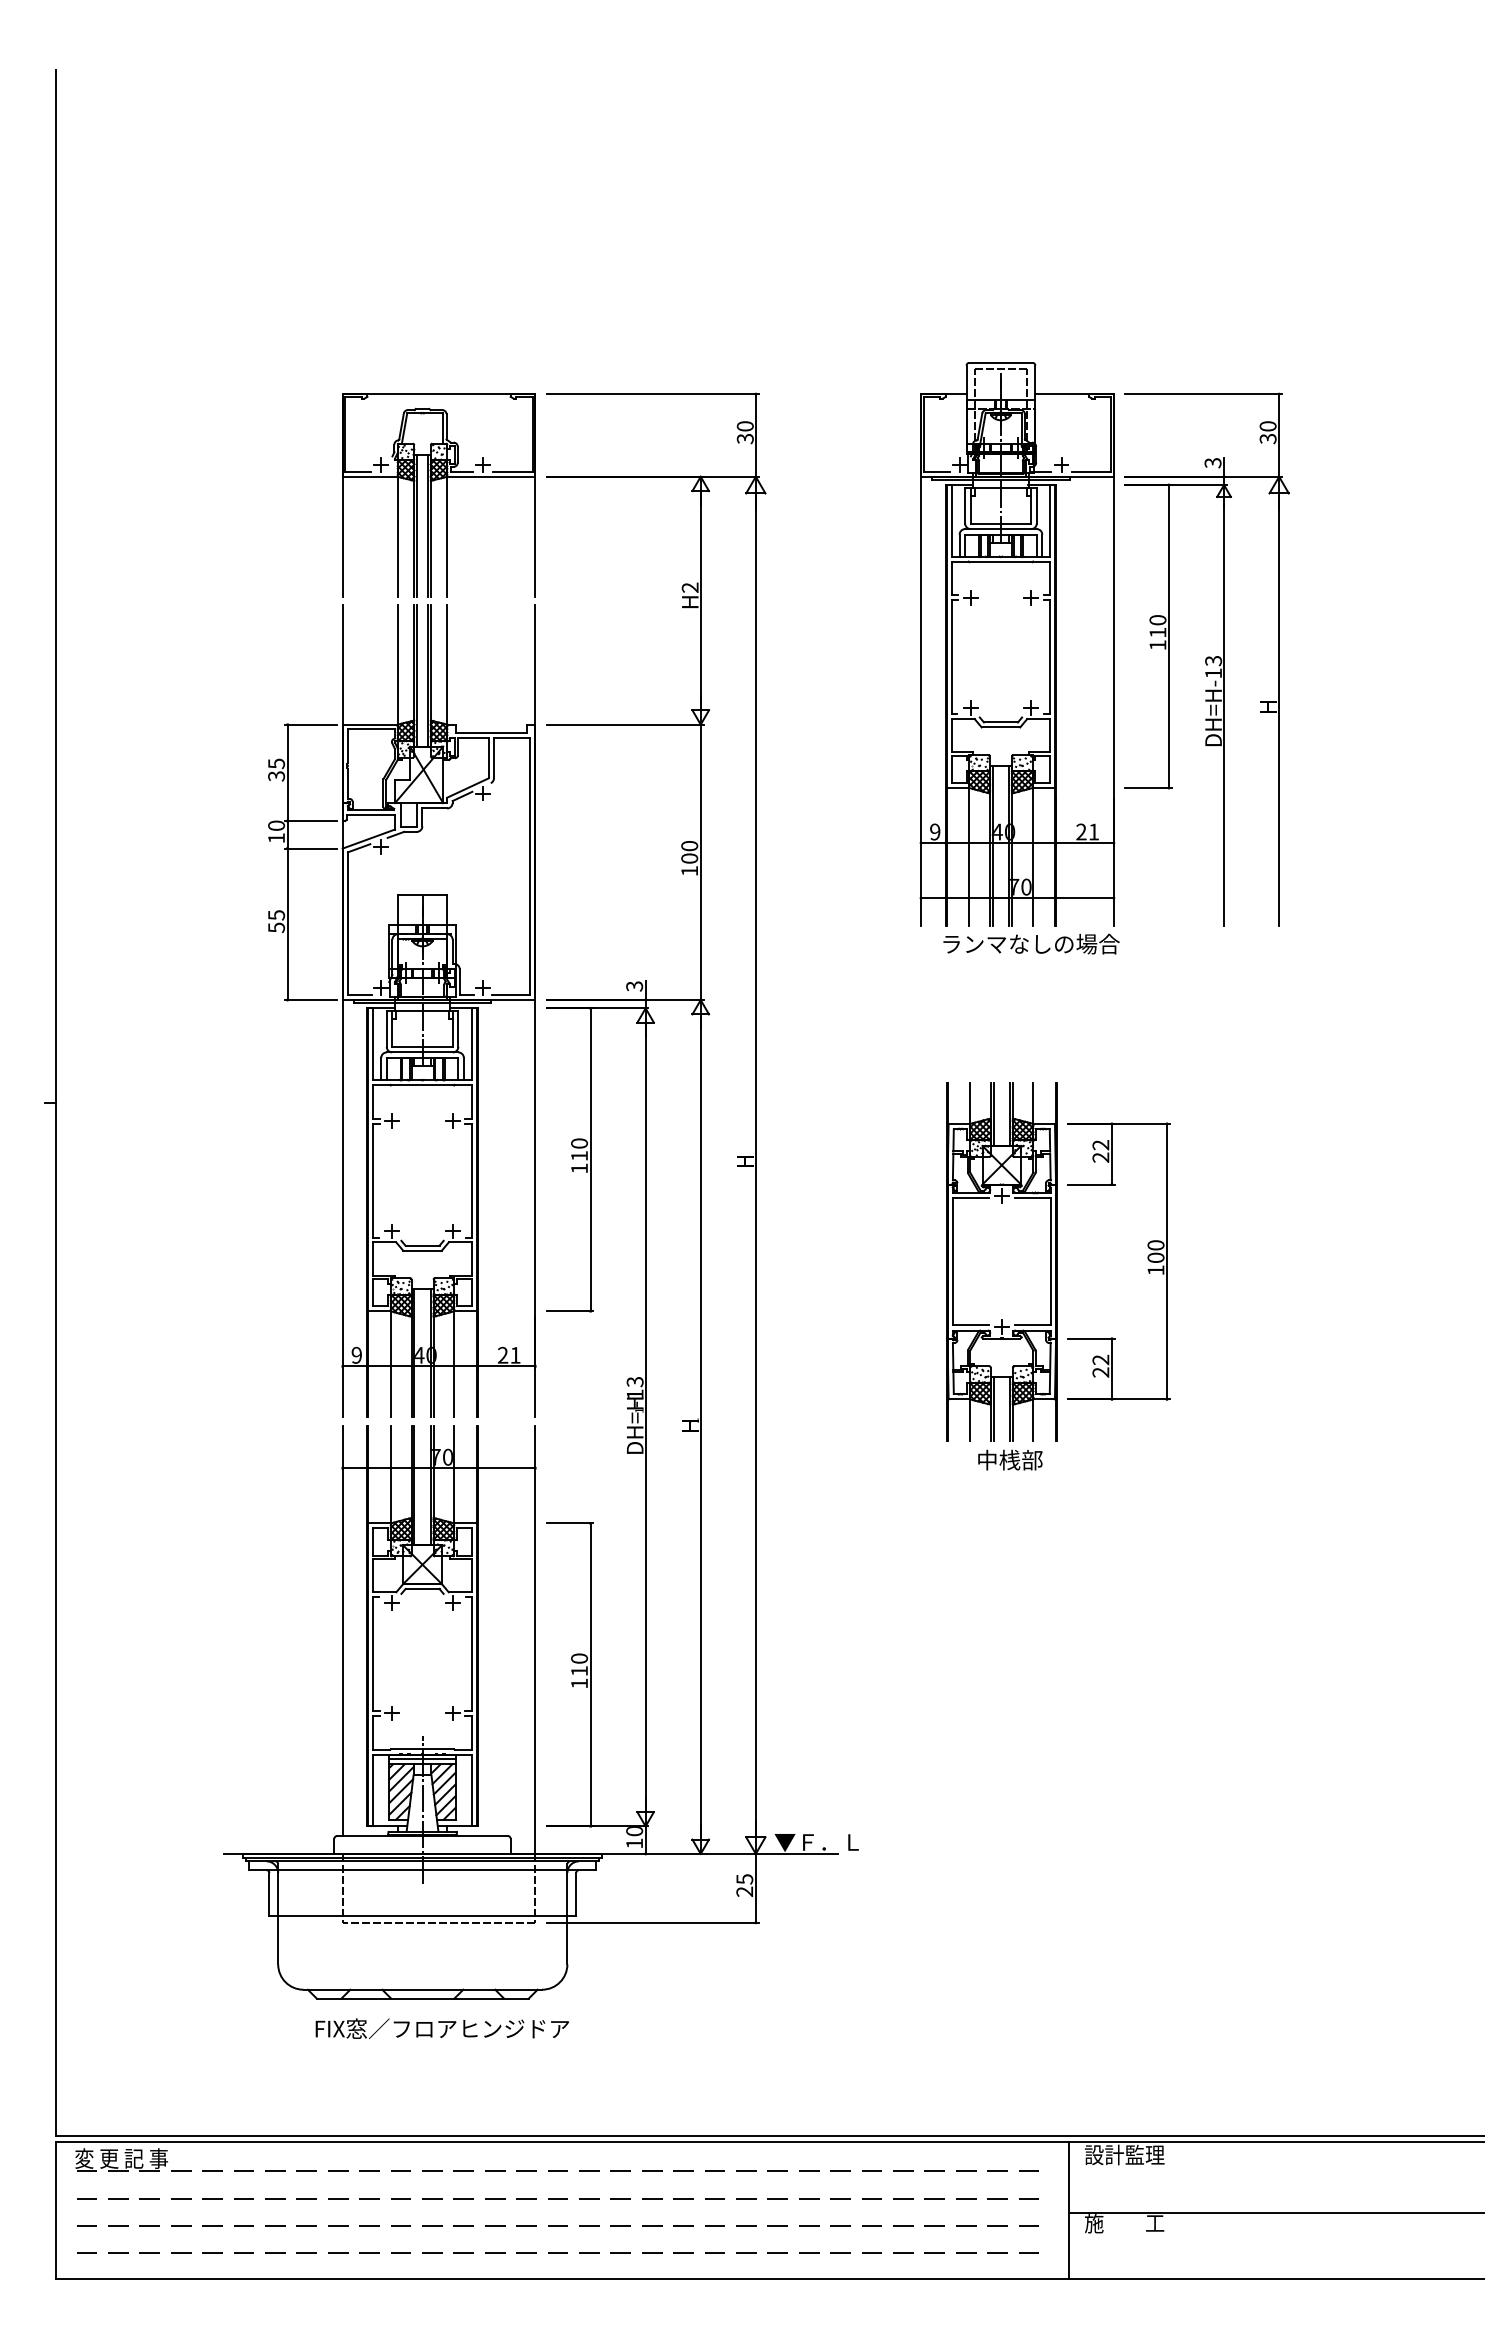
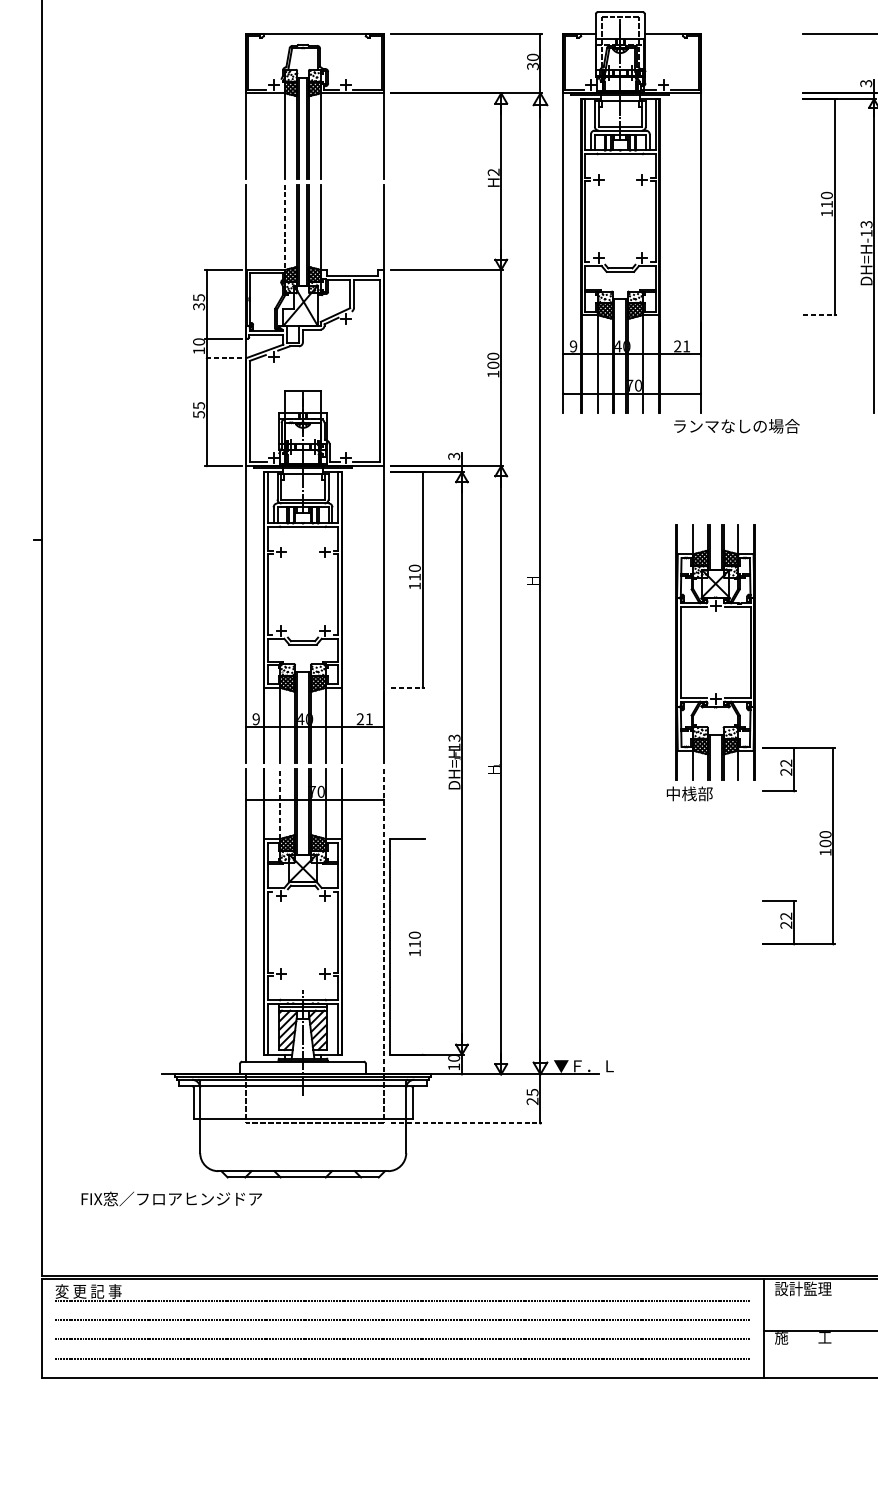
part: (1017, 644) -> (632, 212), moved
line: (397, 664) -> (285, 227), solid -> dashed
line: (1148, 788) -> (820, 315), solid -> dashed
line: (310, 848) -> (223, 358), solid -> dashed
part: (1147, 1259) -> (819, 844), moved
line: (570, 1311) -> (408, 688), solid -> dashed
text: (1010, 1459) -> (689, 793), moved
line: (390, 1474) -> (280, 804), solid -> dashed
line: (535, 1640) -> (383, 922), solid -> dashed
line: (590, 1674) -> (389, 946), moved
line: (653, 1922) -> (467, 1123), solid -> dashed
text: (442, 2028) -> (171, 1198), moved

